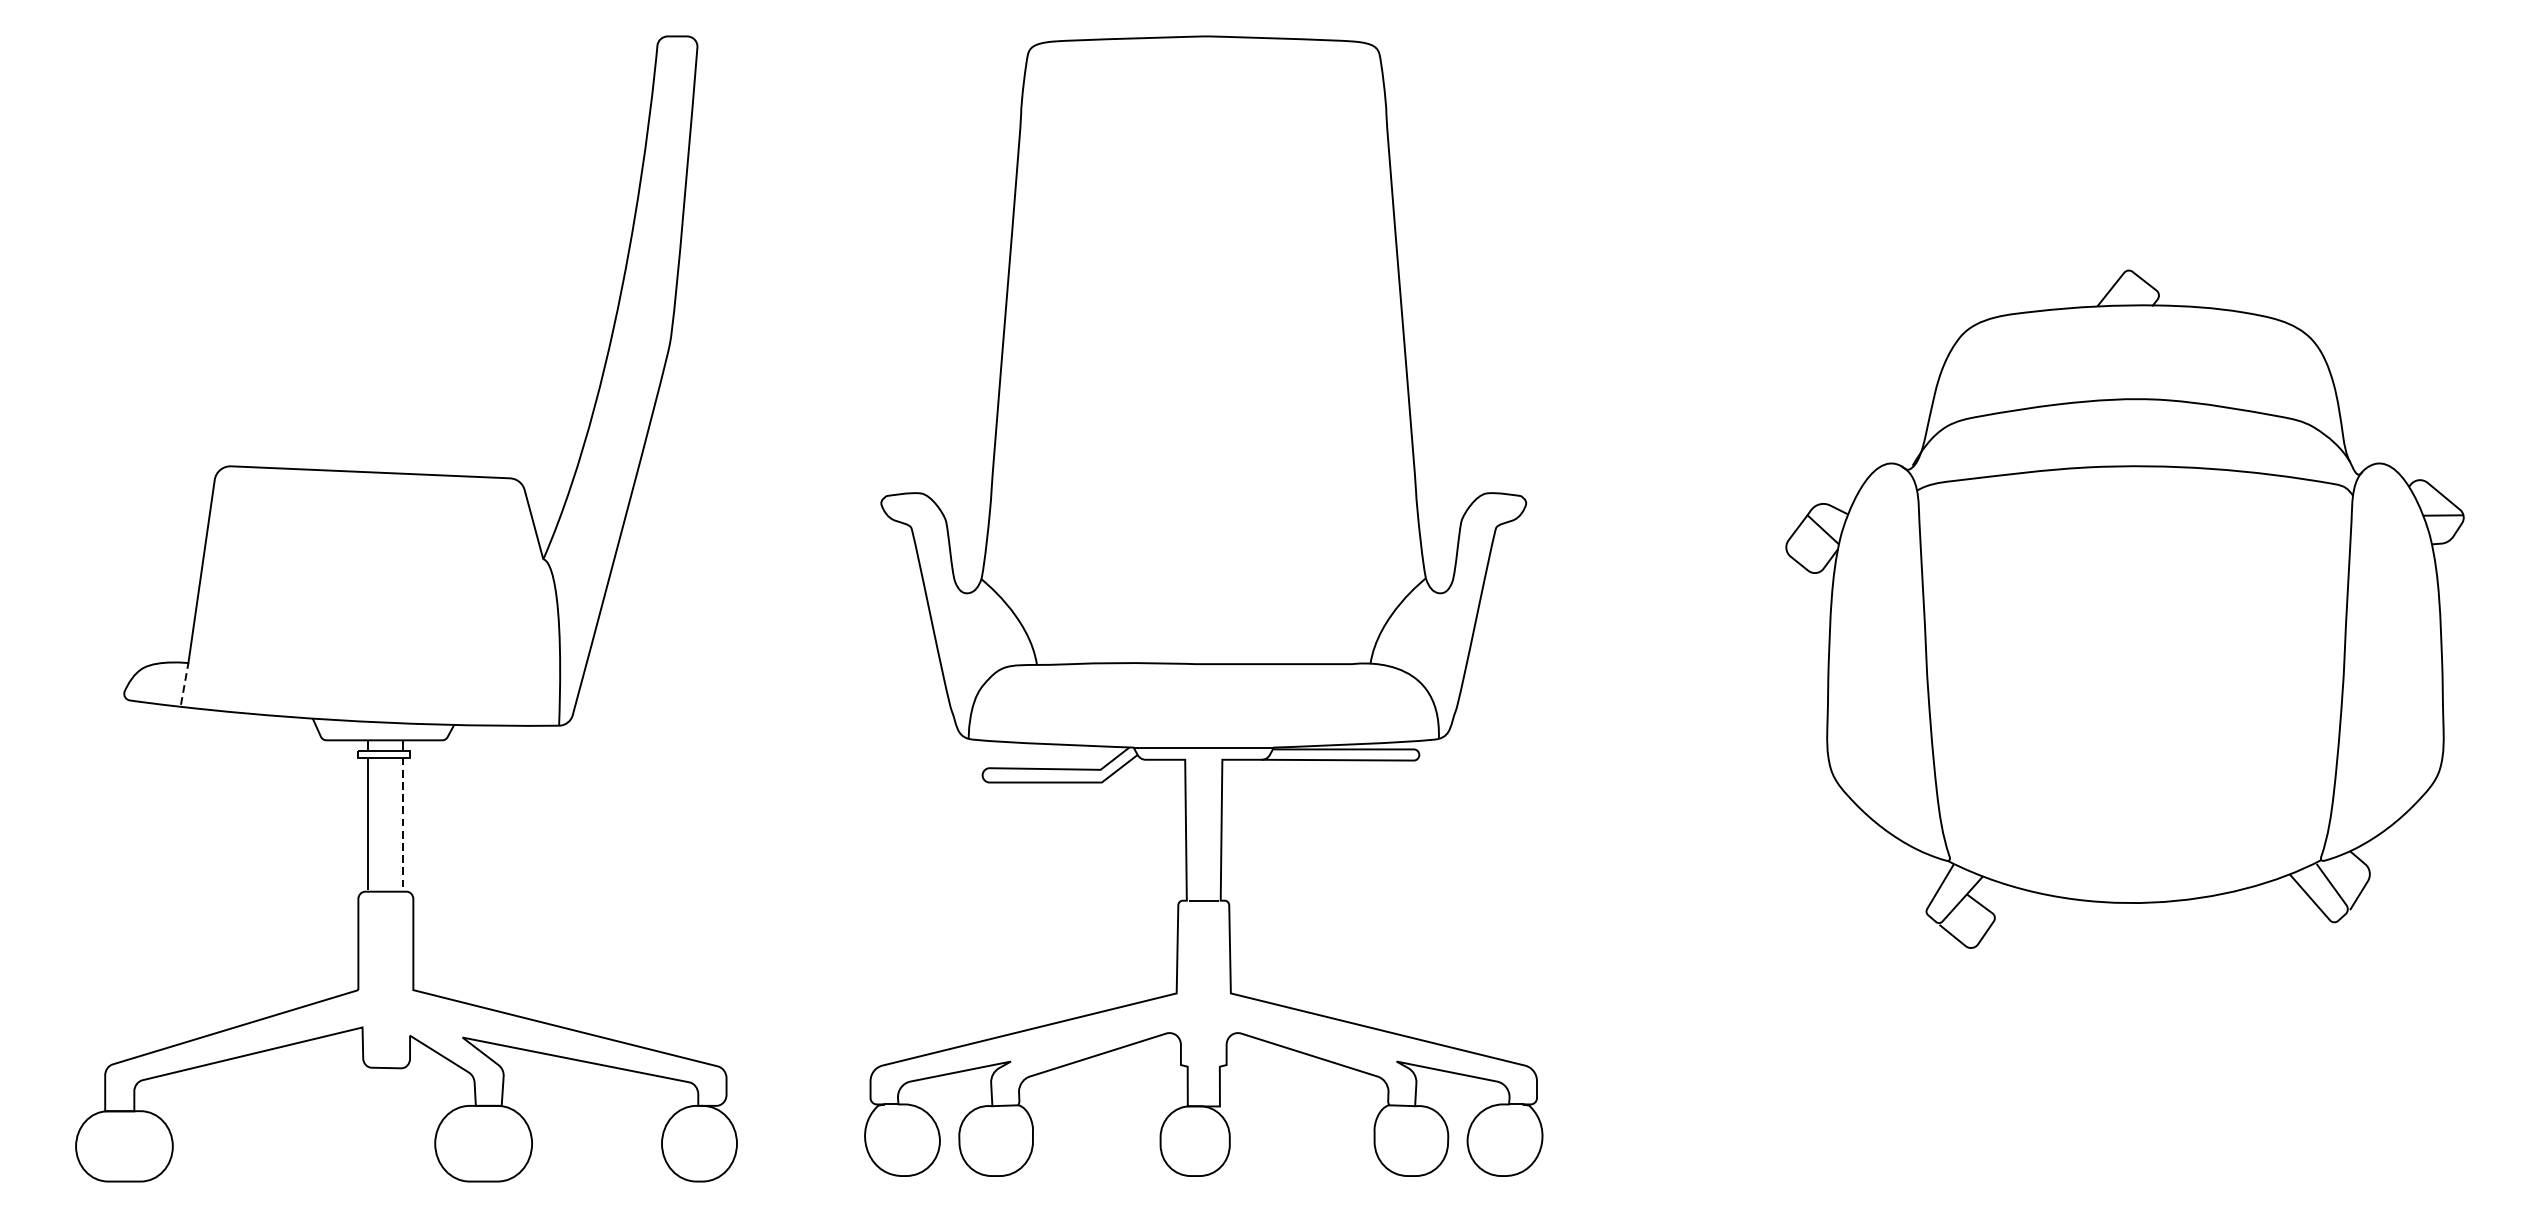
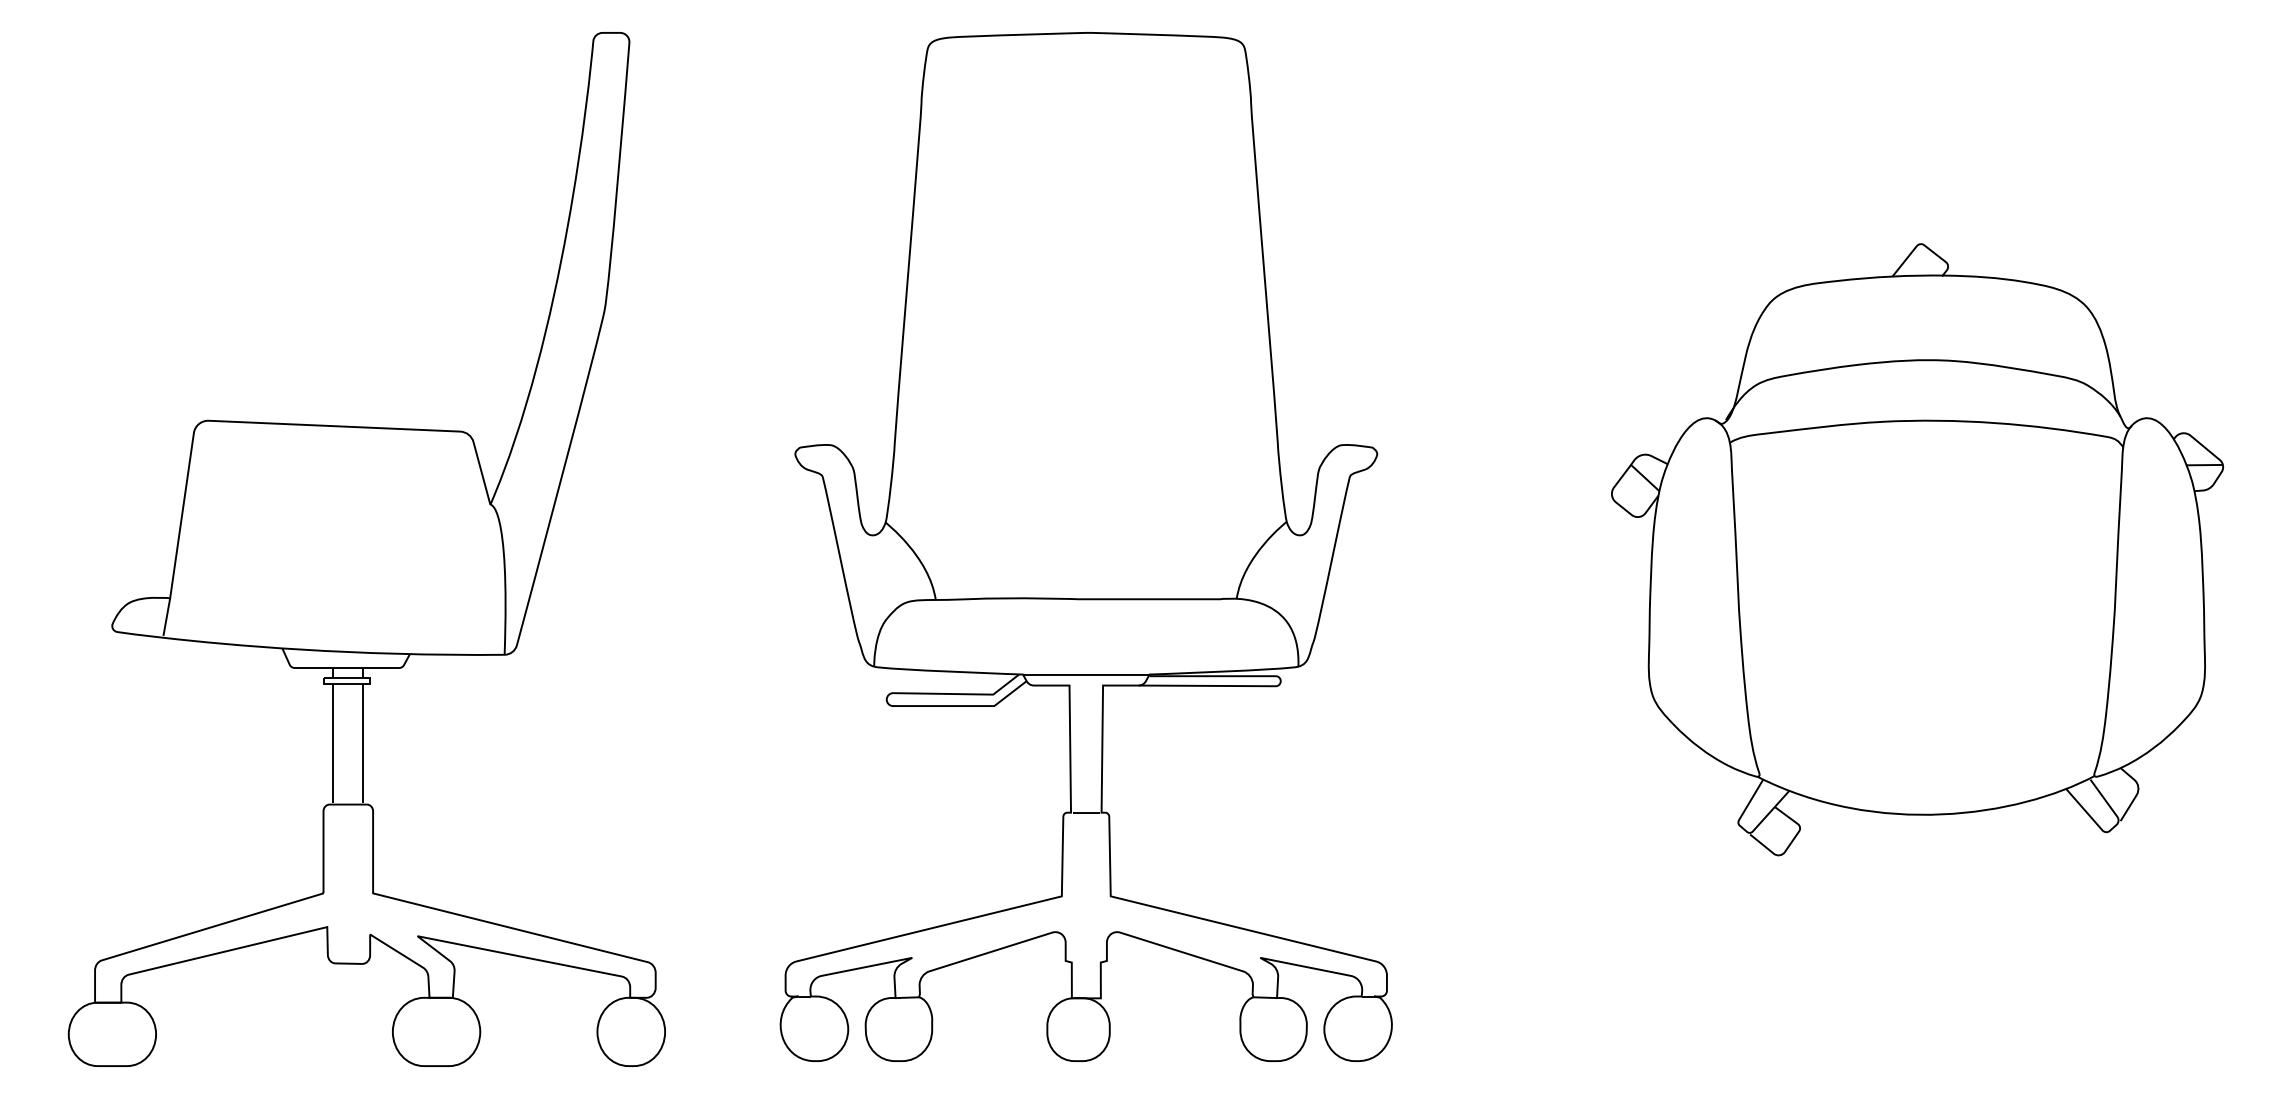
line: (184, 683) -> (166, 616), dashed -> solid
line: (402, 824) -> (363, 743), dashed -> solid

